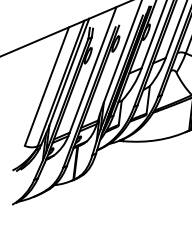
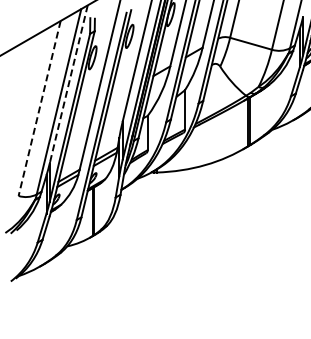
line: (69, 72) -> (68, 84), solid -> dashed
line: (46, 86) -> (39, 108), solid -> dashed

